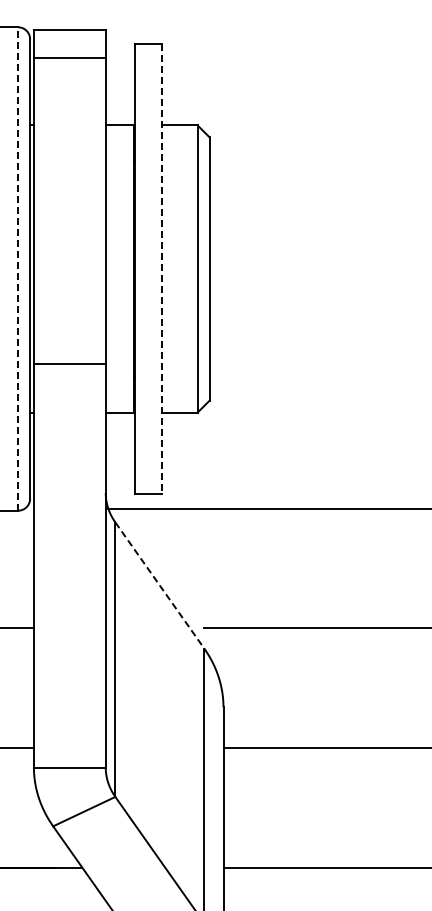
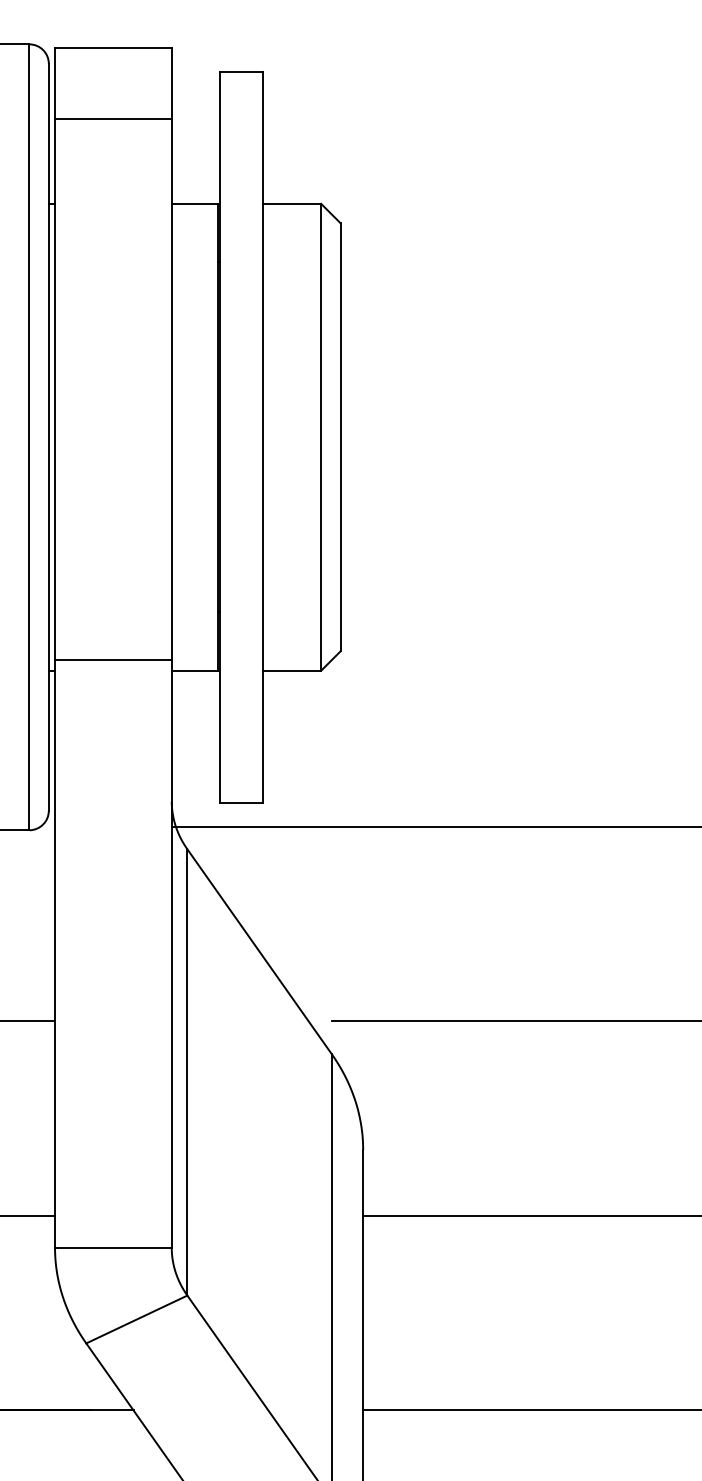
line: (69, 58) -> (112, 119), moved
line: (18, 269) -> (29, 438), dashed -> solid
line: (161, 269) -> (262, 438), dashed -> solid
line: (69, 364) -> (112, 660), moved
line: (160, 585) -> (260, 951), dashed -> solid

